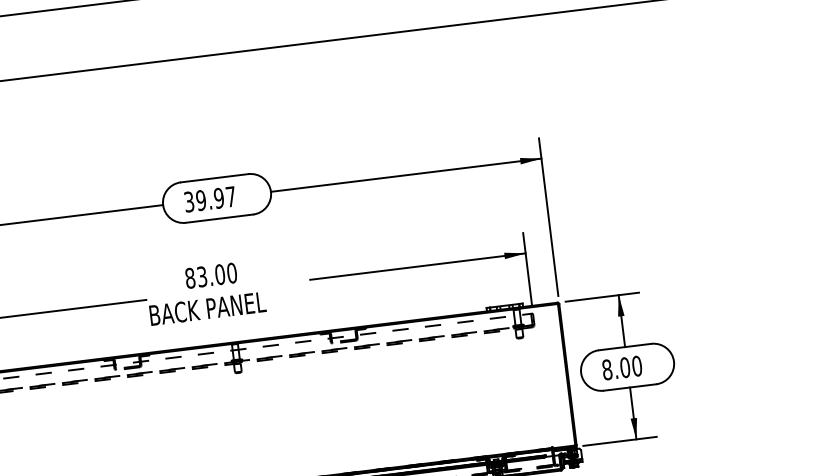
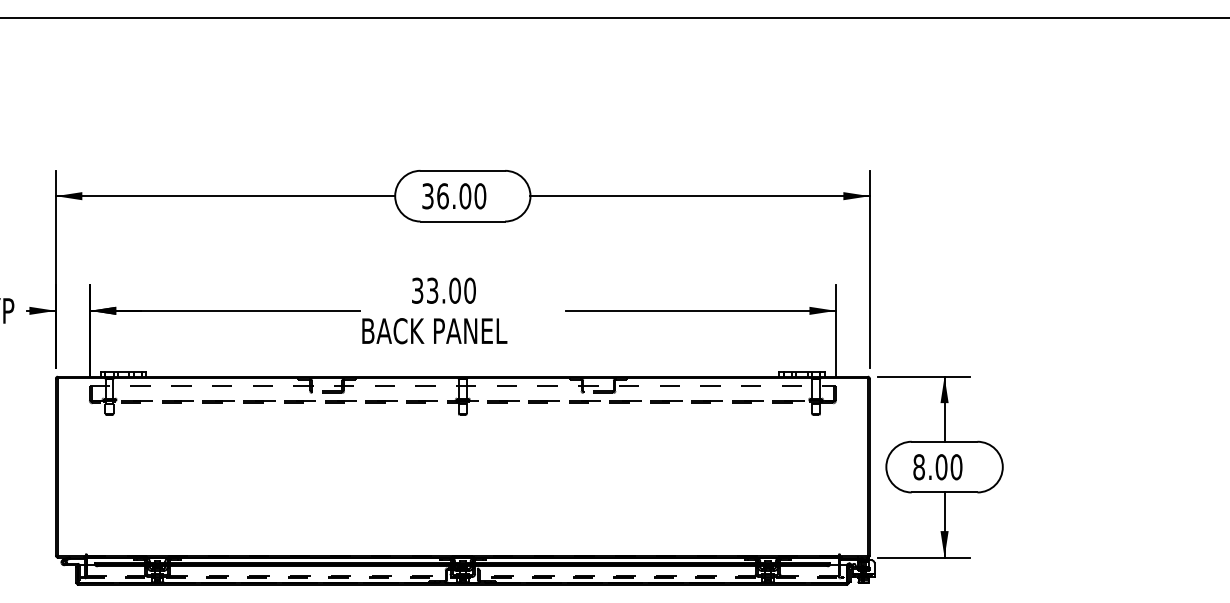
text: (216, 198) -> (461, 196), 39.97 -> 36.00
text: (190, 278) -> (417, 290), 83.00 -> 33.00

